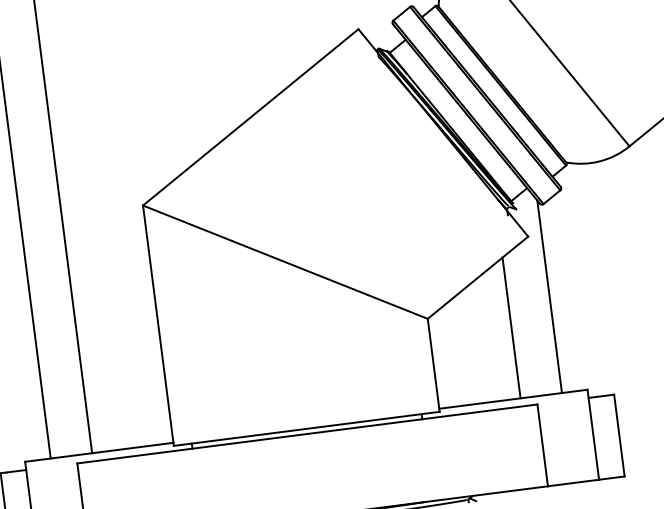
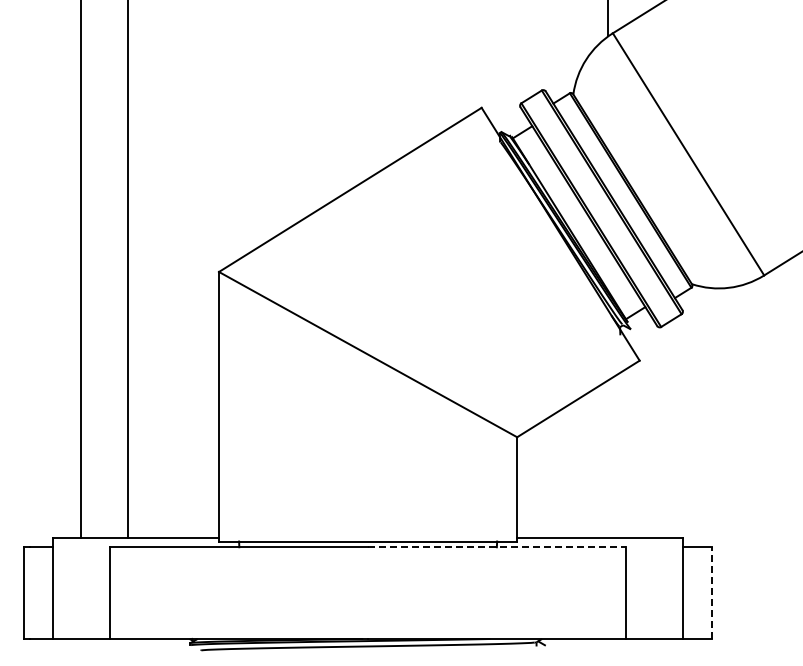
line: (549, 297) -> (654, 430), removed
line: (511, 328) -> (608, 459), removed
line: (422, 419) -> (497, 547), solid -> dashed
line: (619, 435) -> (712, 593), solid -> dashed

